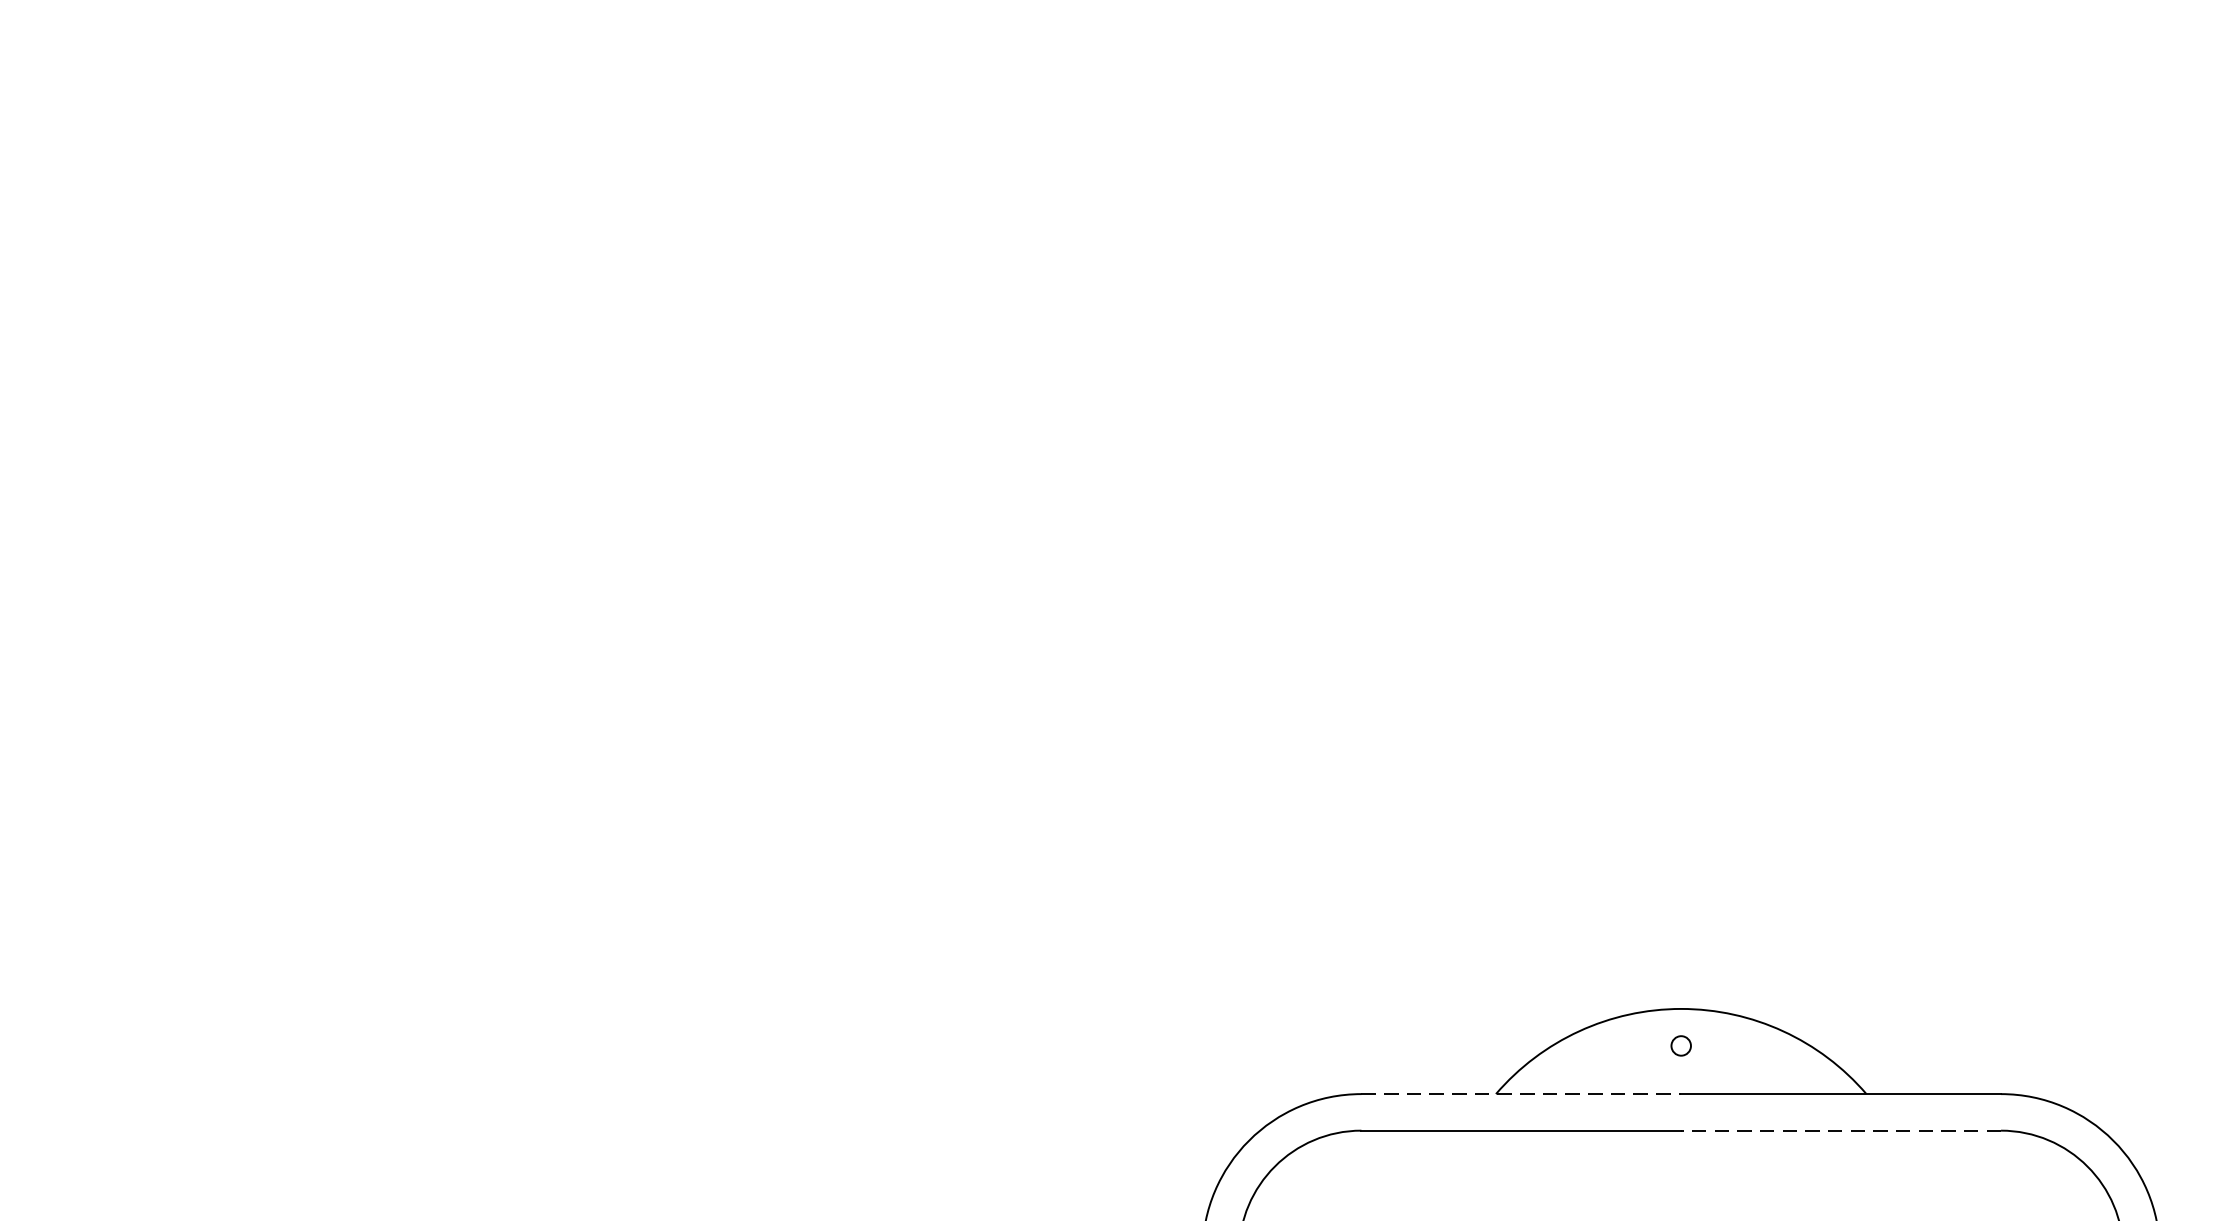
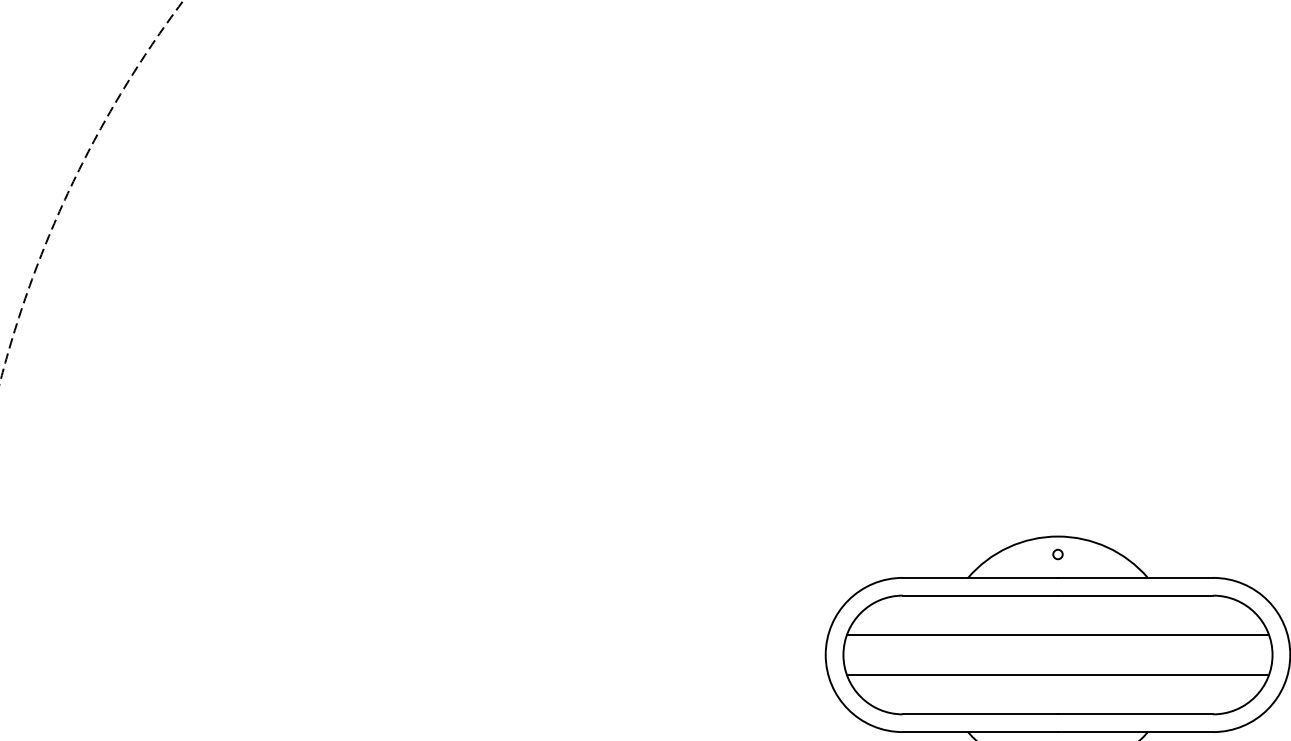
line: (1521, 1093) -> (980, 577), dashed -> solid
line: (1840, 1130) -> (1135, 595), dashed -> solid
line: (1680, 1212) -> (1057, 635), added

